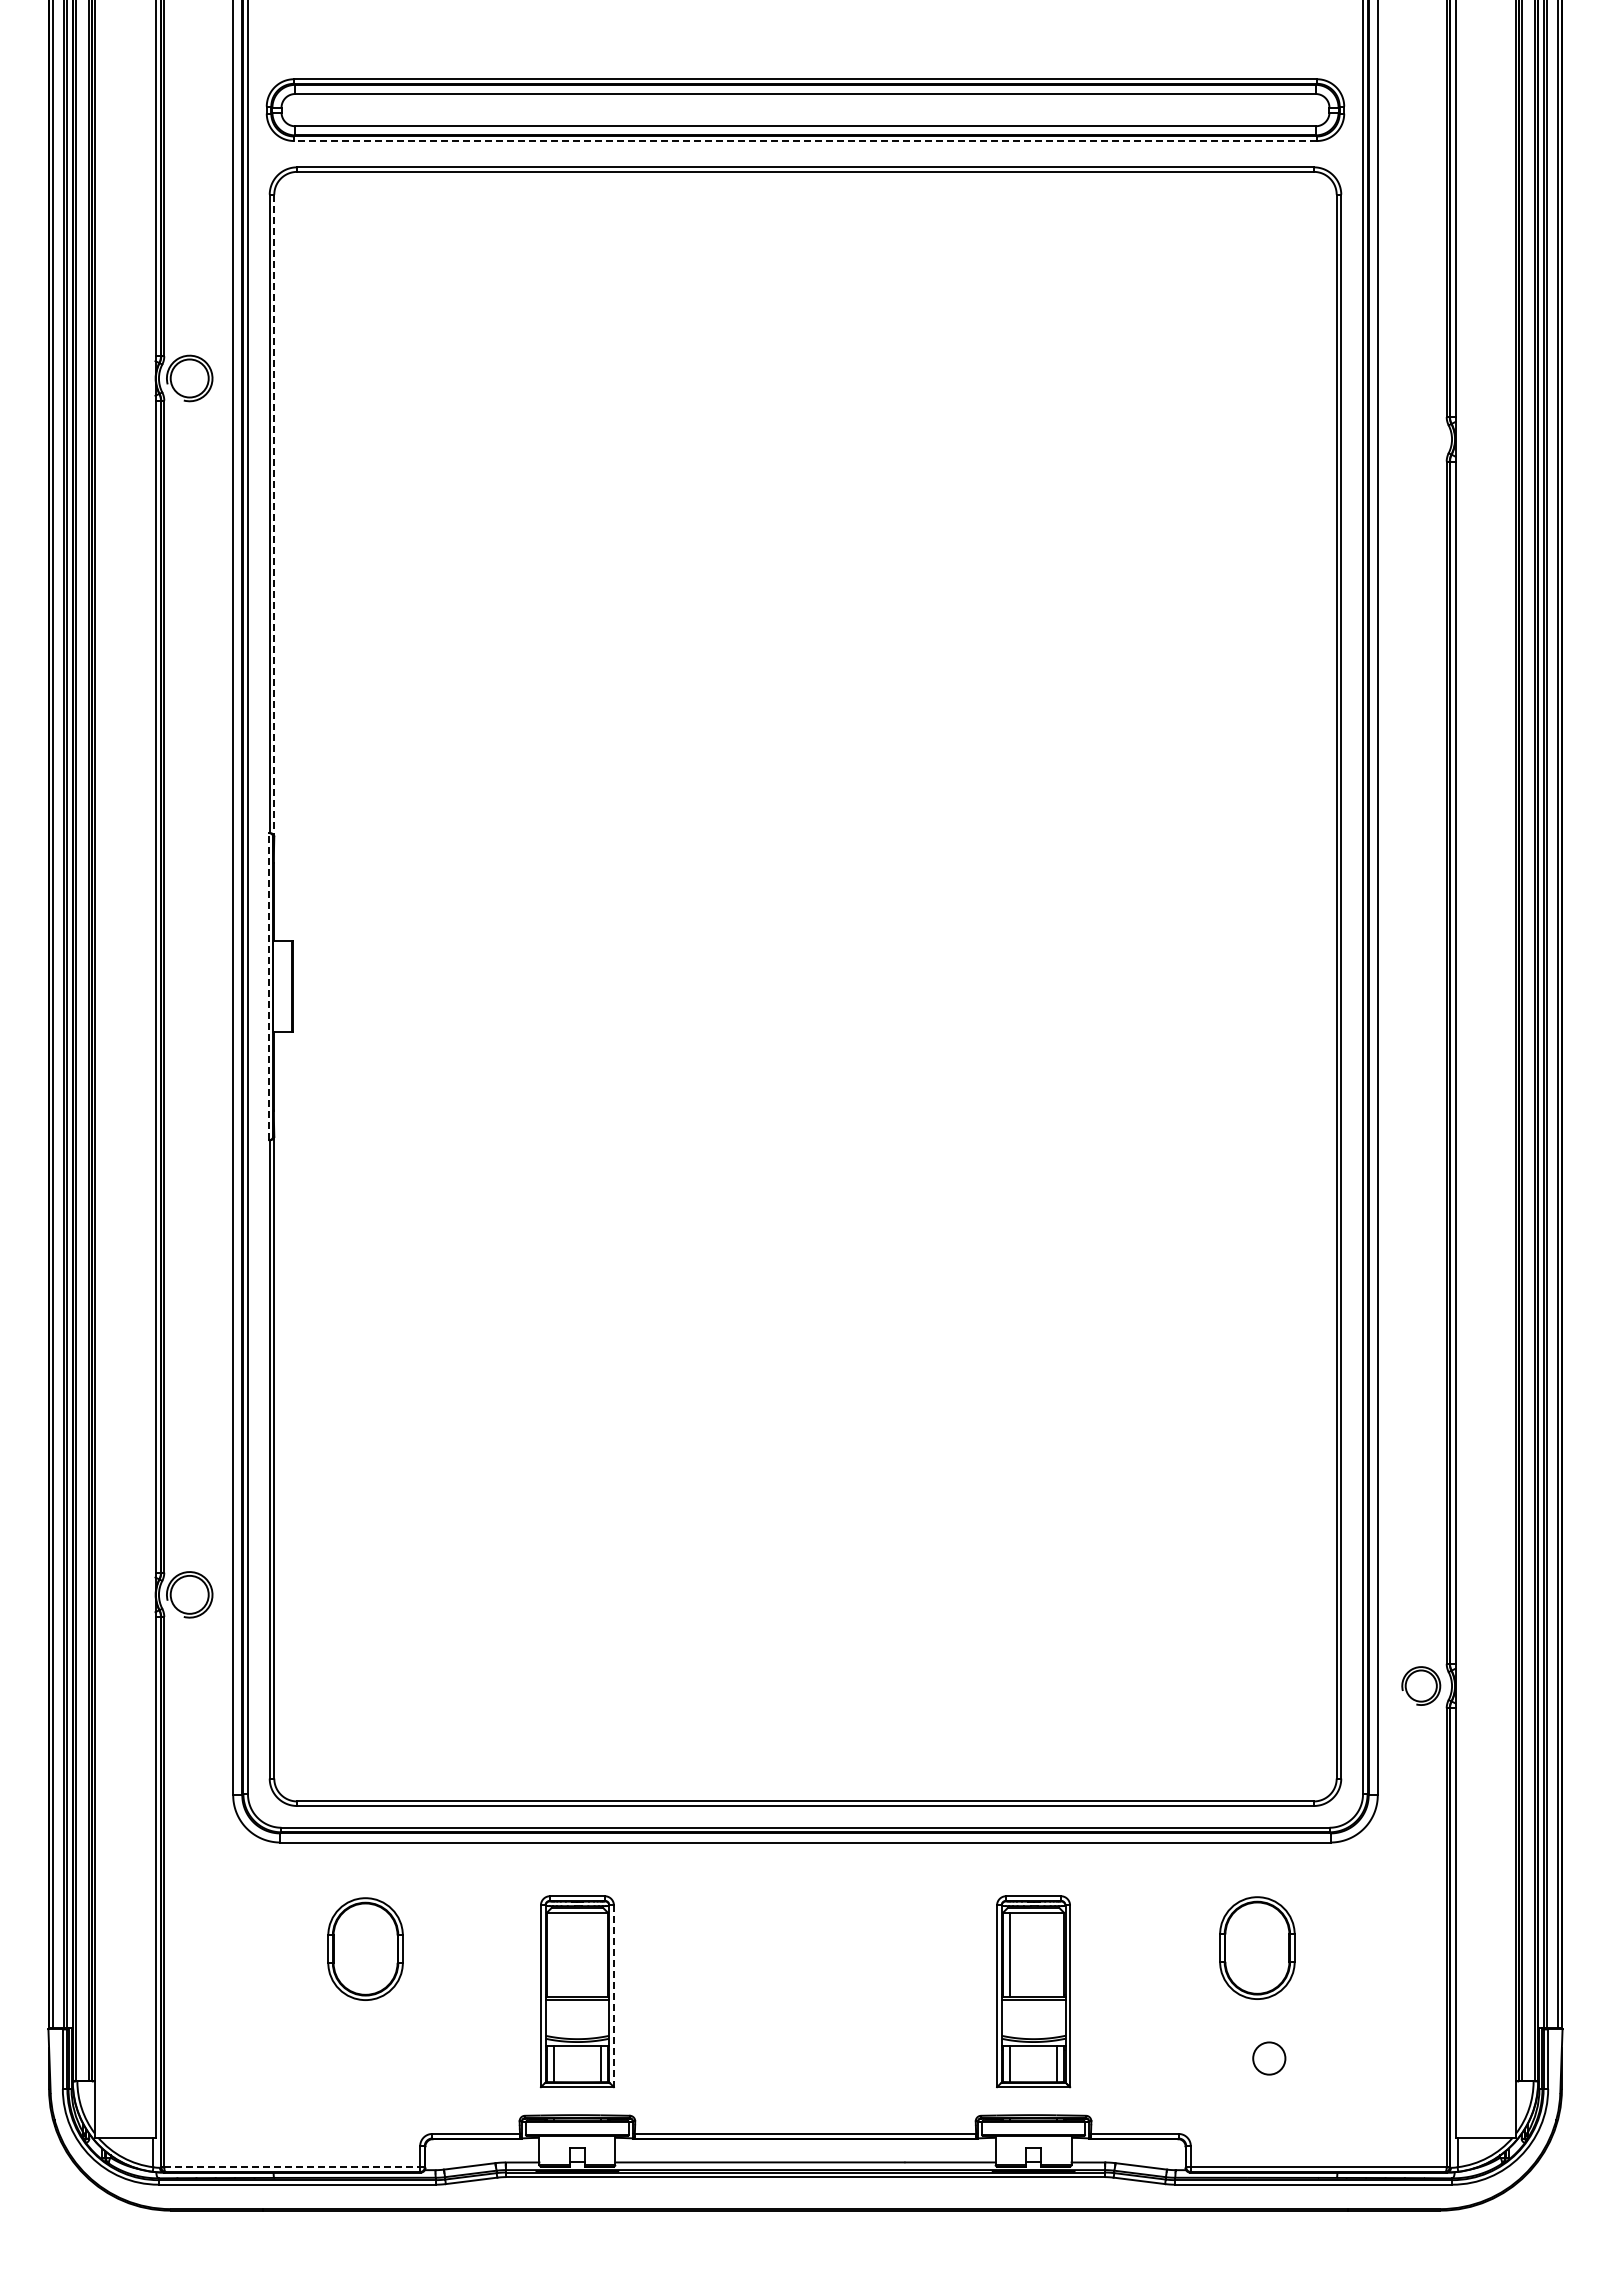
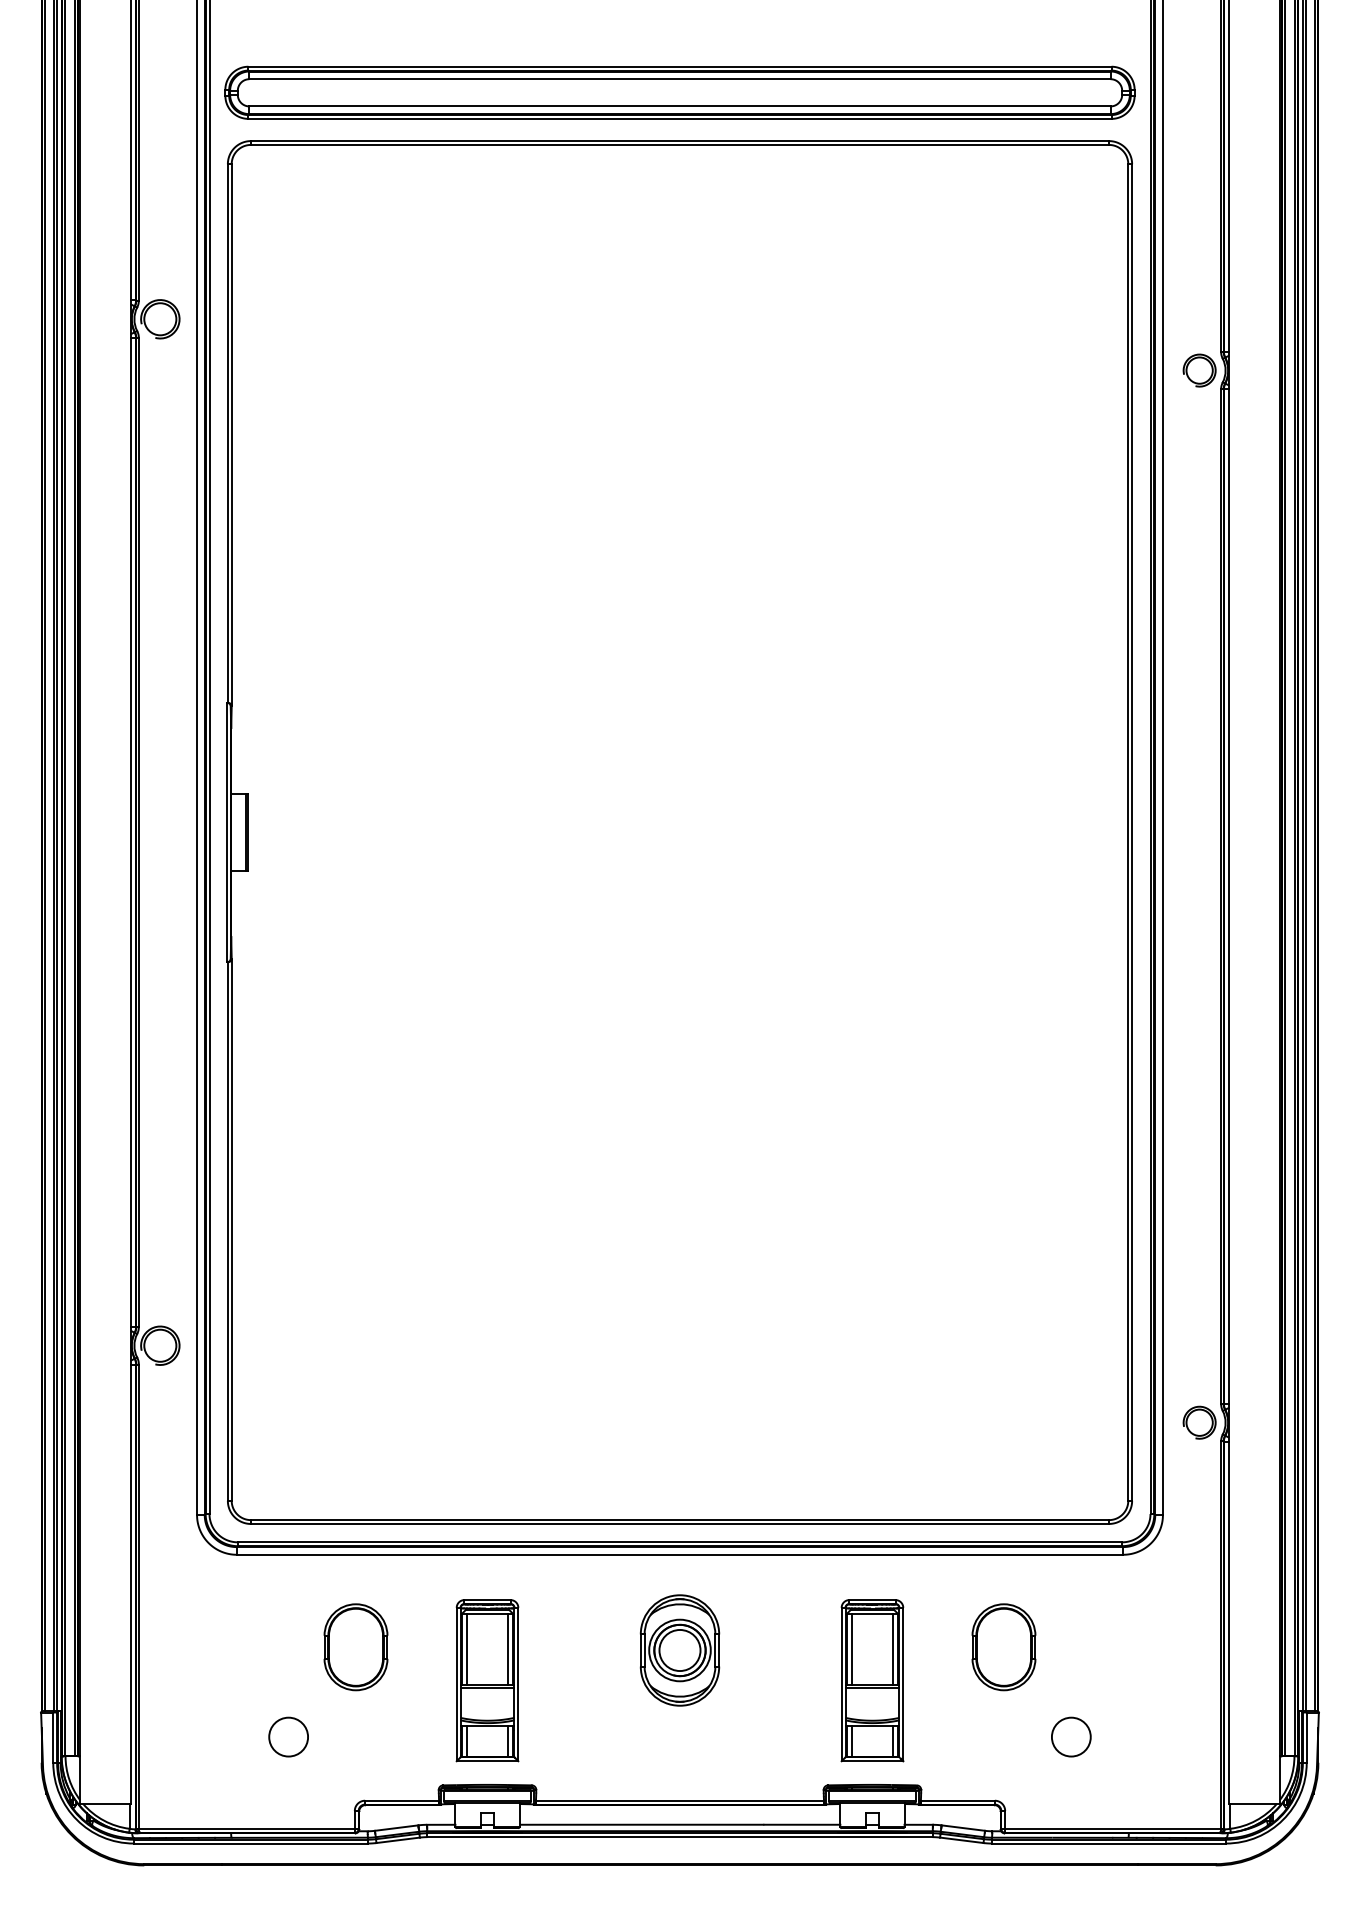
line: (804, 141) -> (679, 119), dashed -> solid
part: (1421, 439) -> (1199, 370), added
line: (274, 515) -> (231, 434), dashed -> solid
line: (268, 986) -> (226, 832), dashed -> solid
part: (1257, 1947) -> (1004, 1646), moved
part: (365, 1948) -> (355, 1646), moved
line: (553, 1954) -> (467, 1649), added
line: (601, 1954) -> (507, 1649), added
line: (1057, 1954) -> (892, 1649), added
part: (805, 1955) -> (680, 1650), added
line: (613, 1996) -> (517, 1684), dashed -> solid
circle: (341, 2058) -> (288, 1737), added
circle: (1269, 2058) -> (1071, 1737), size x1.43
line: (295, 2167) -> (249, 1829), dashed -> solid

